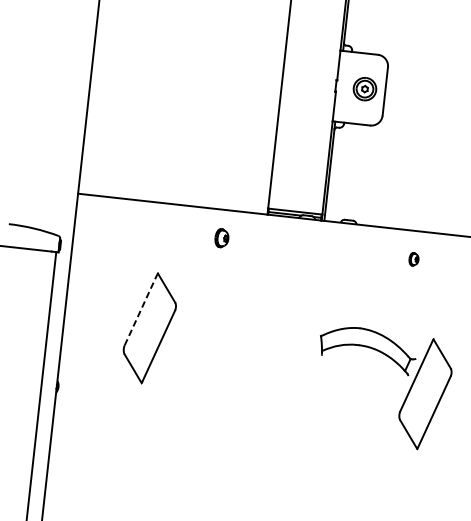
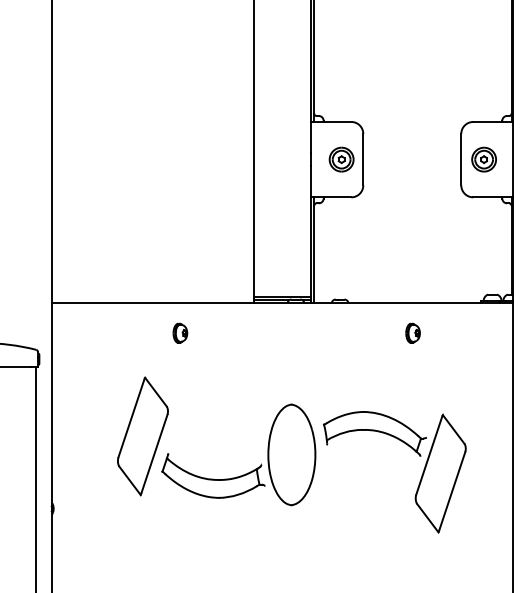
part: (222, 237) -> (180, 332), moved
part: (413, 258) -> (412, 332), size x1.43
line: (141, 309) -> (131, 417), dashed -> solid
part: (242, 373) -> (245, 473), added

